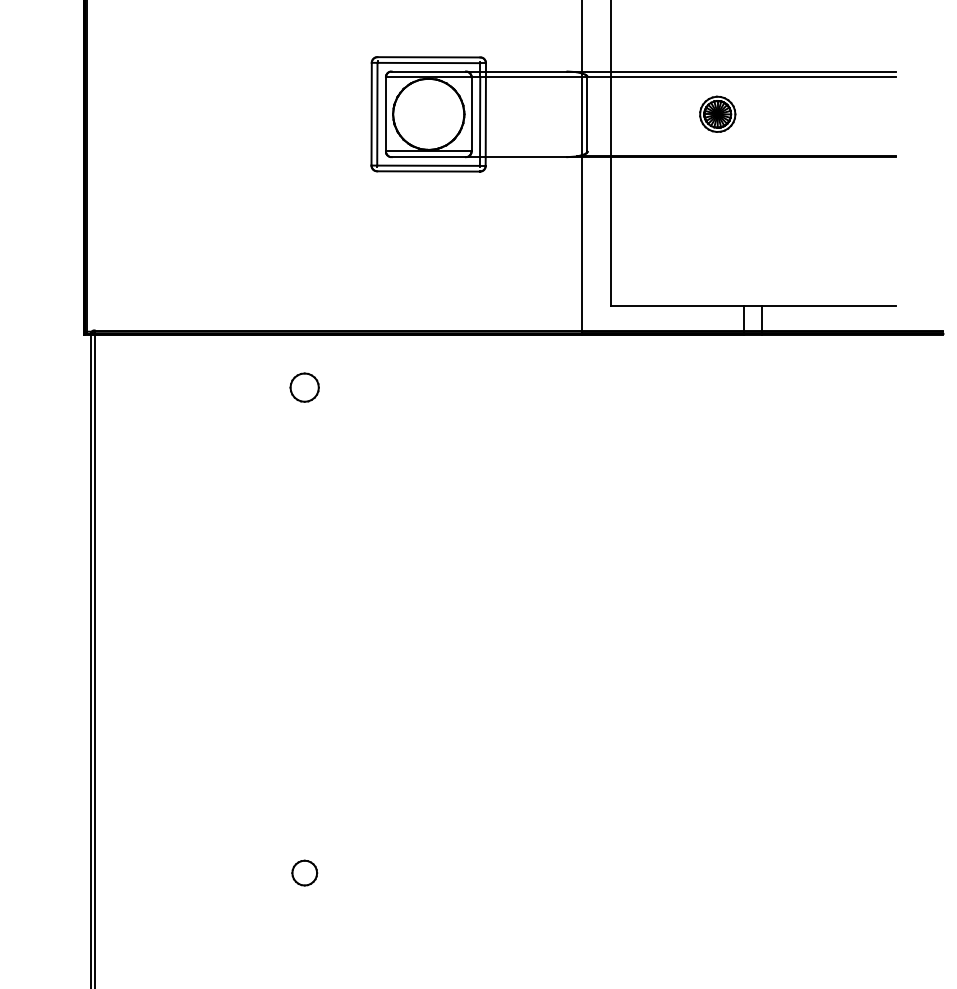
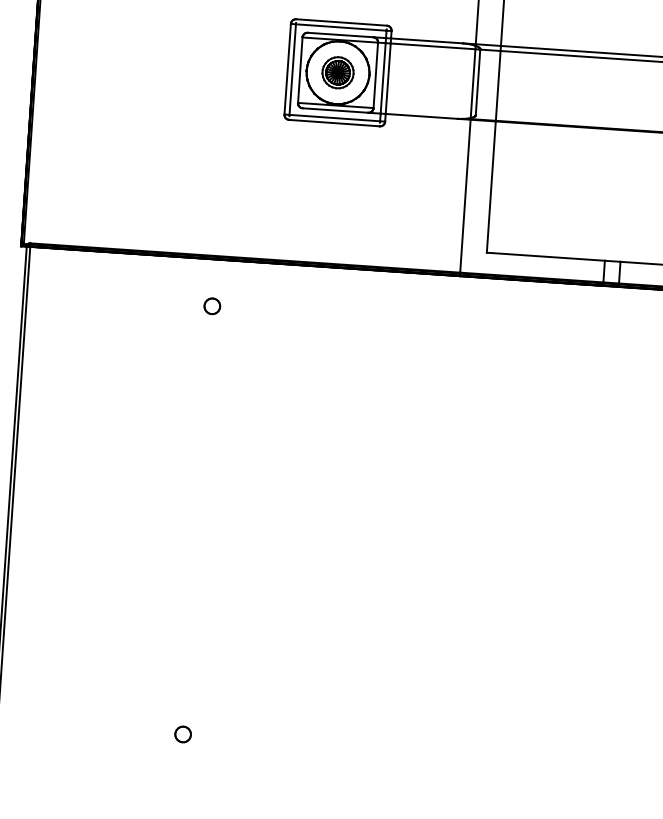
part: (717, 113) -> (337, 72), moved
part: (304, 387) -> (212, 306), size x0.62
part: (304, 872) -> (182, 733), size x0.71

